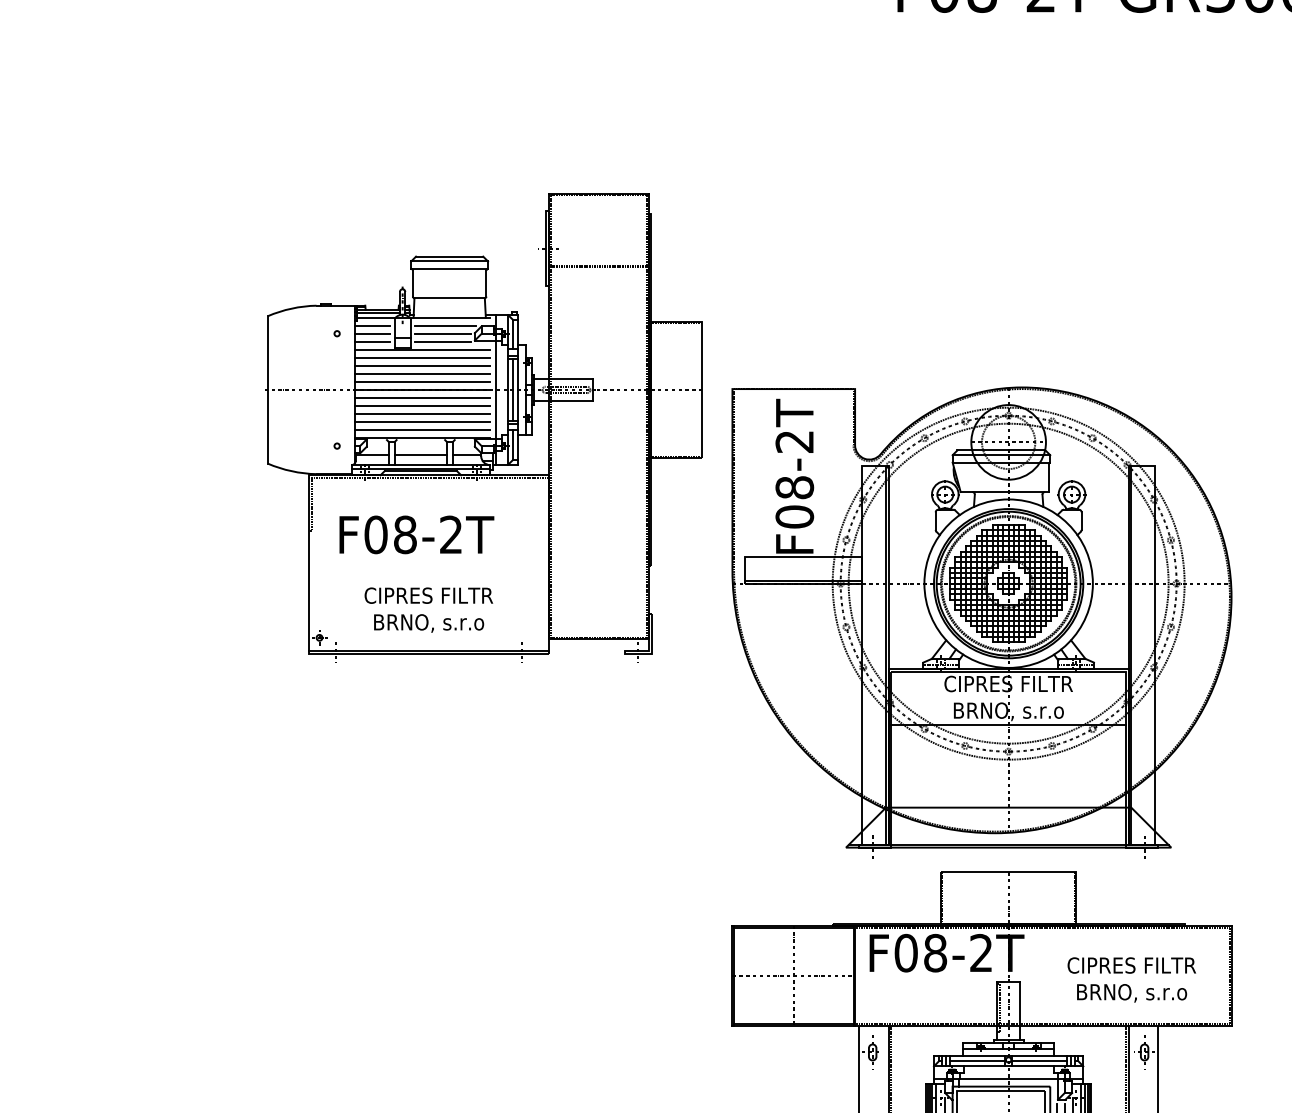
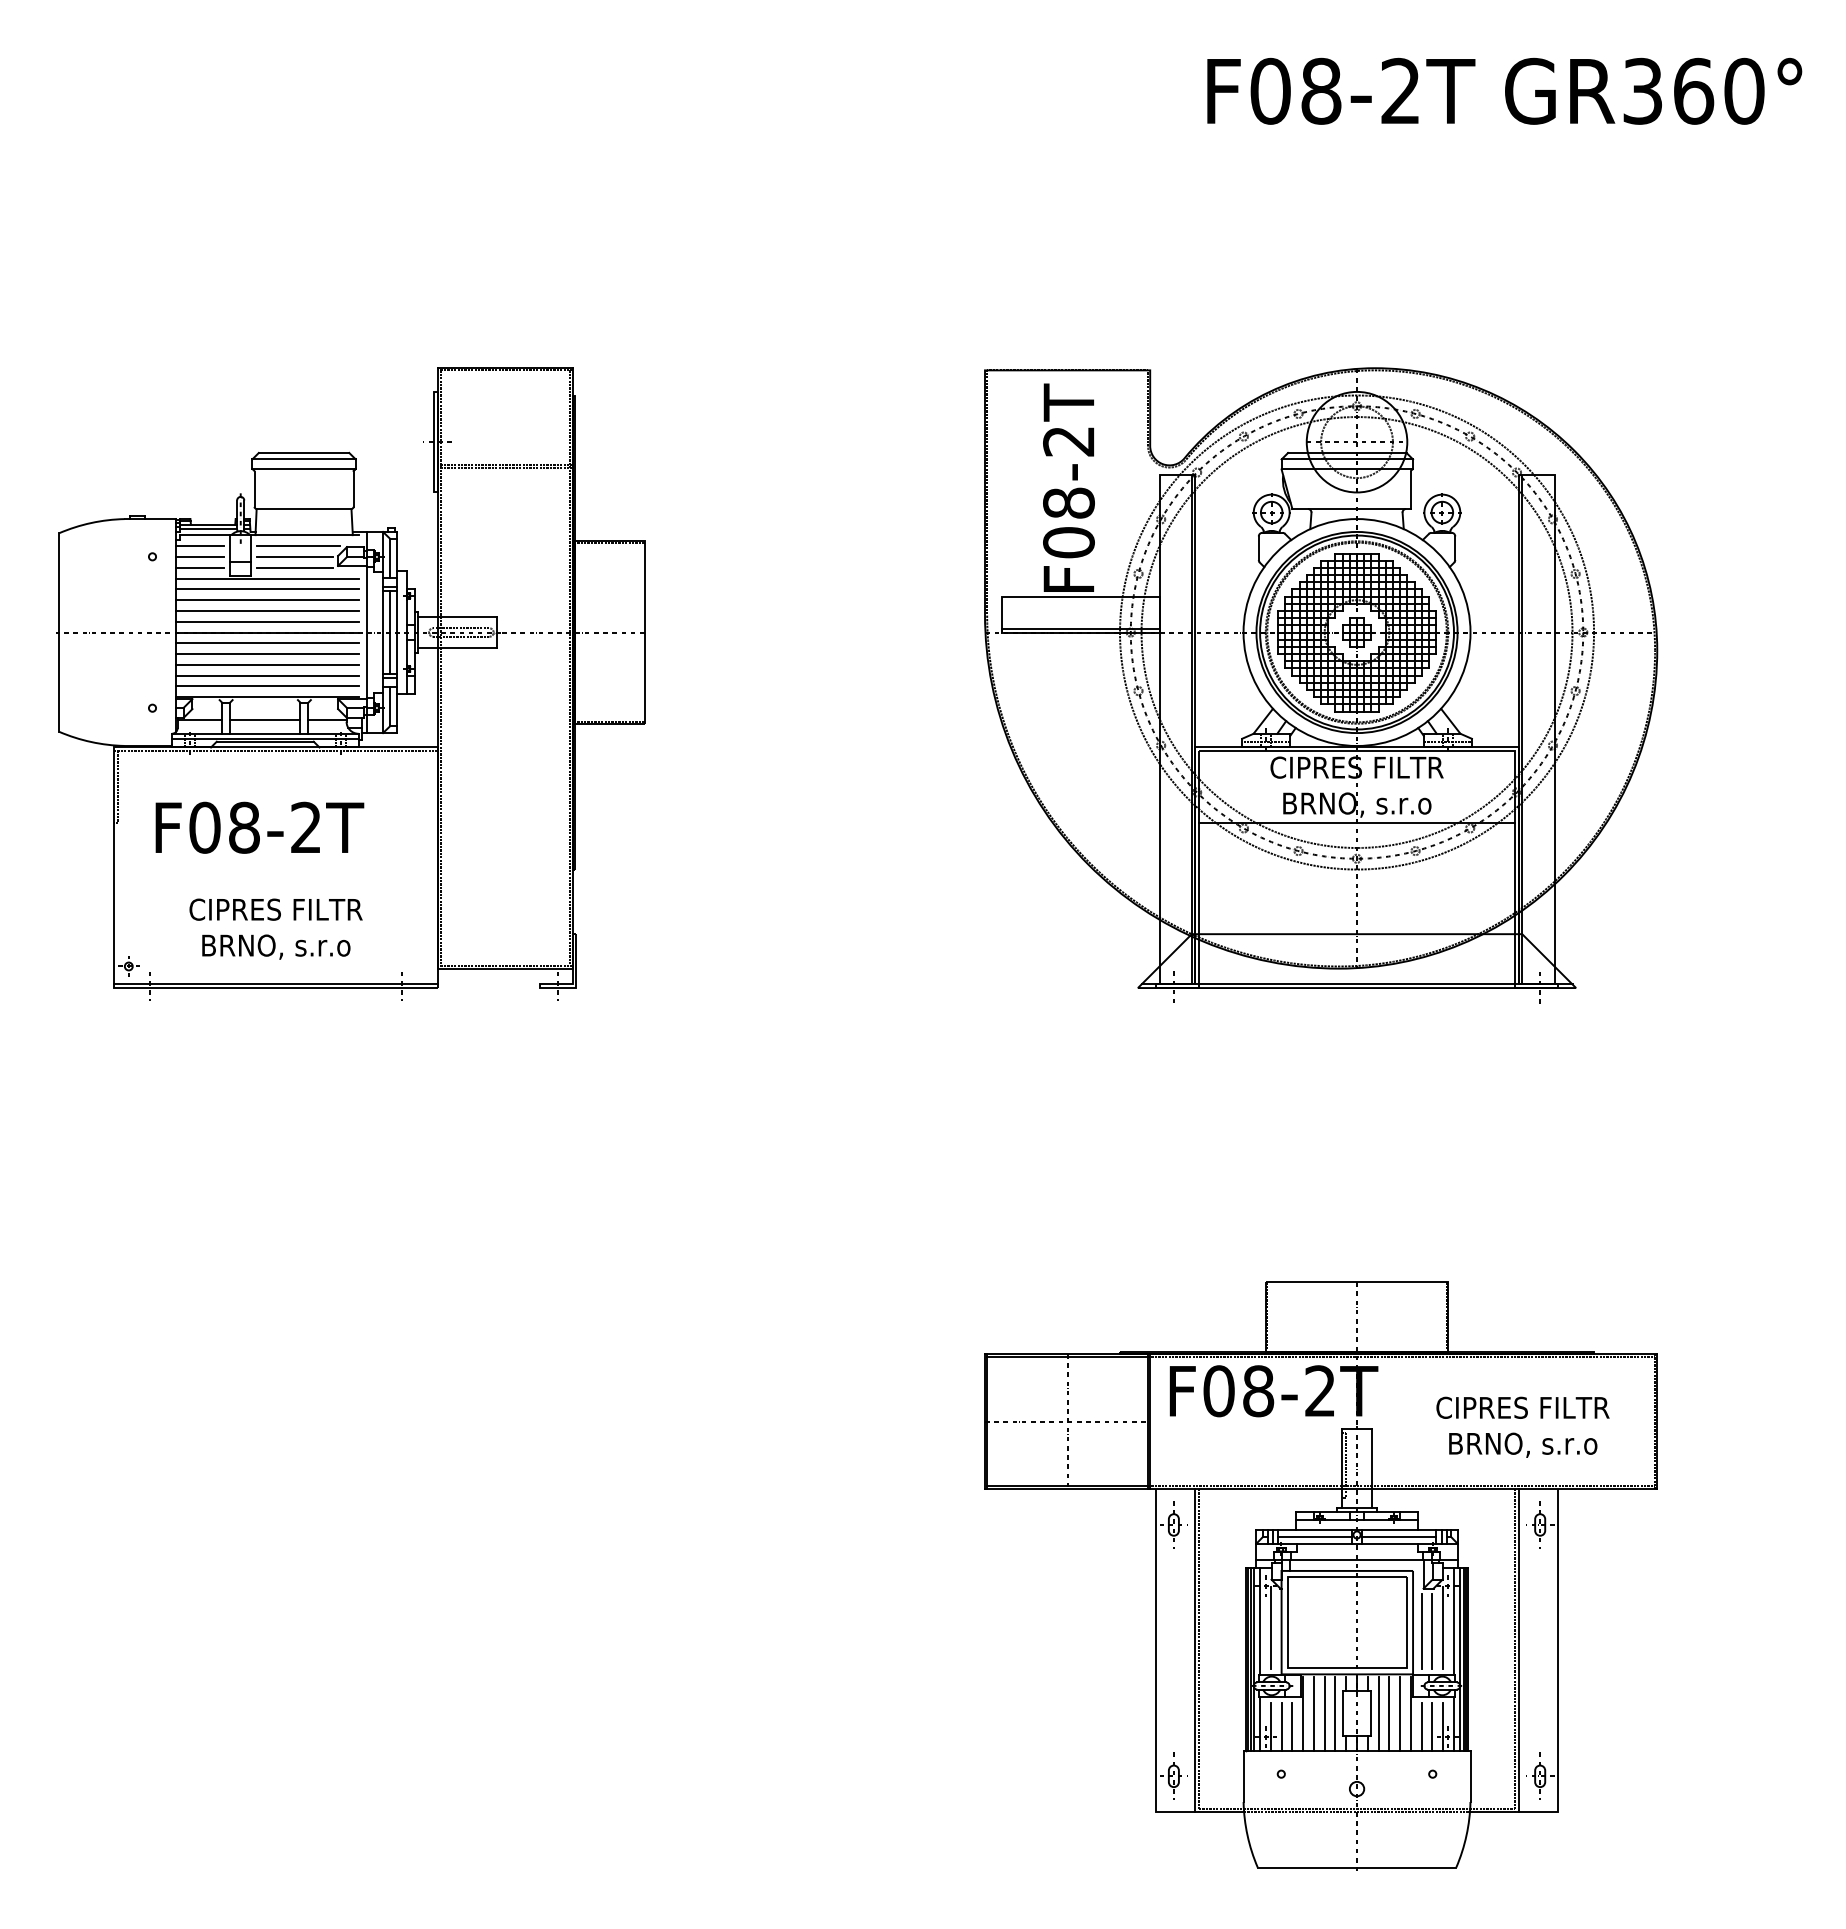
part: (484, 427) -> (350, 683), moved
part: (982, 623) -> (1321, 685), moved

